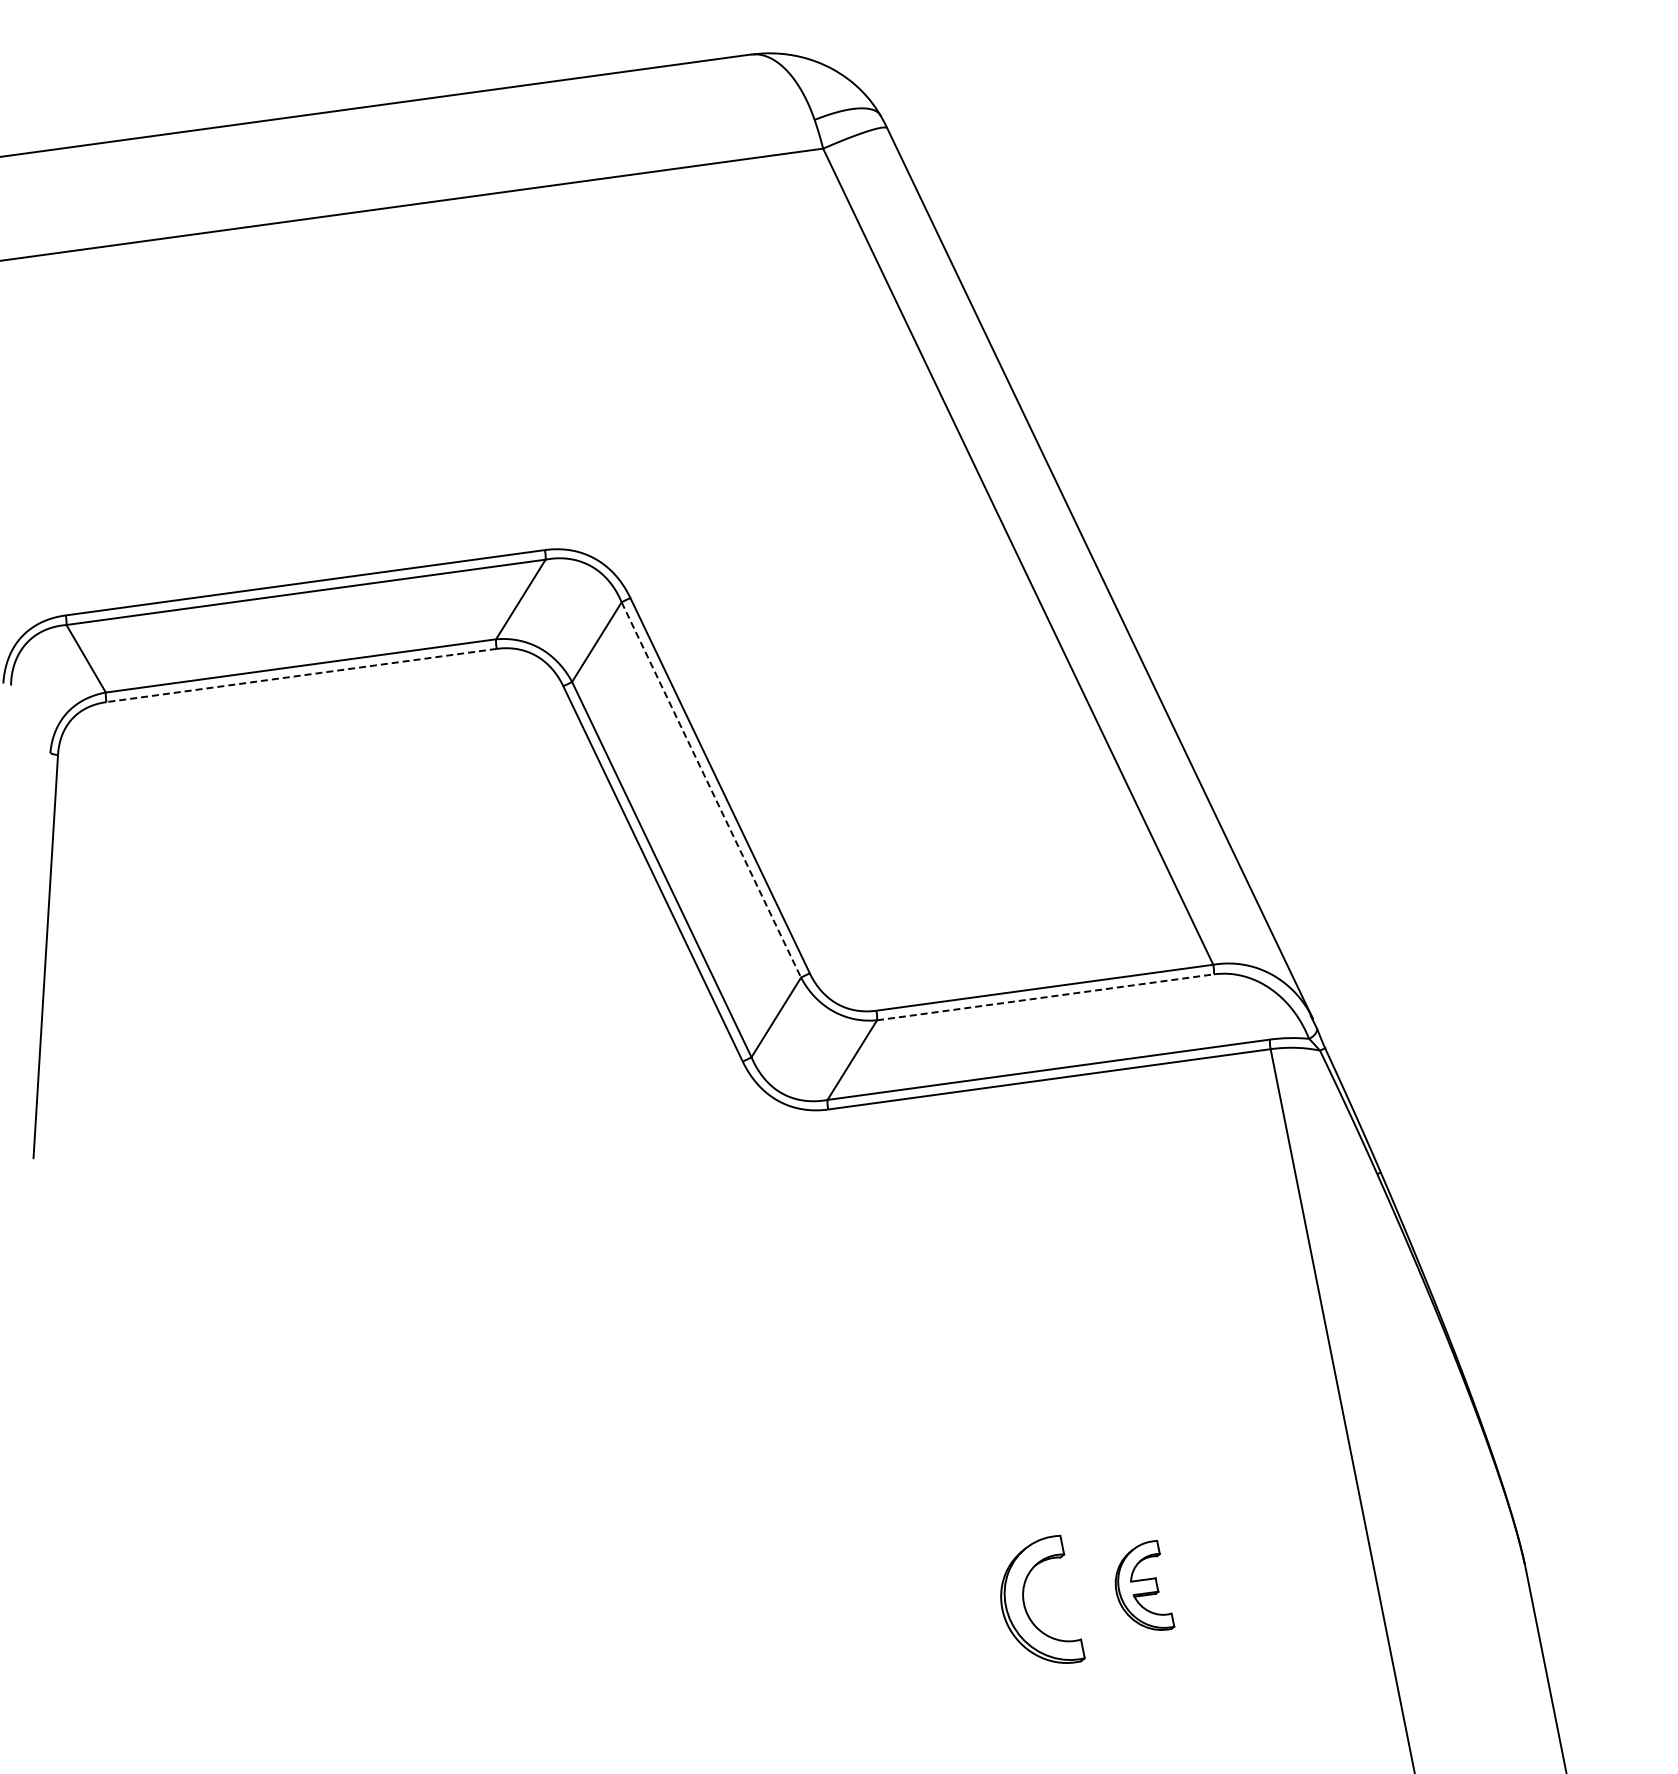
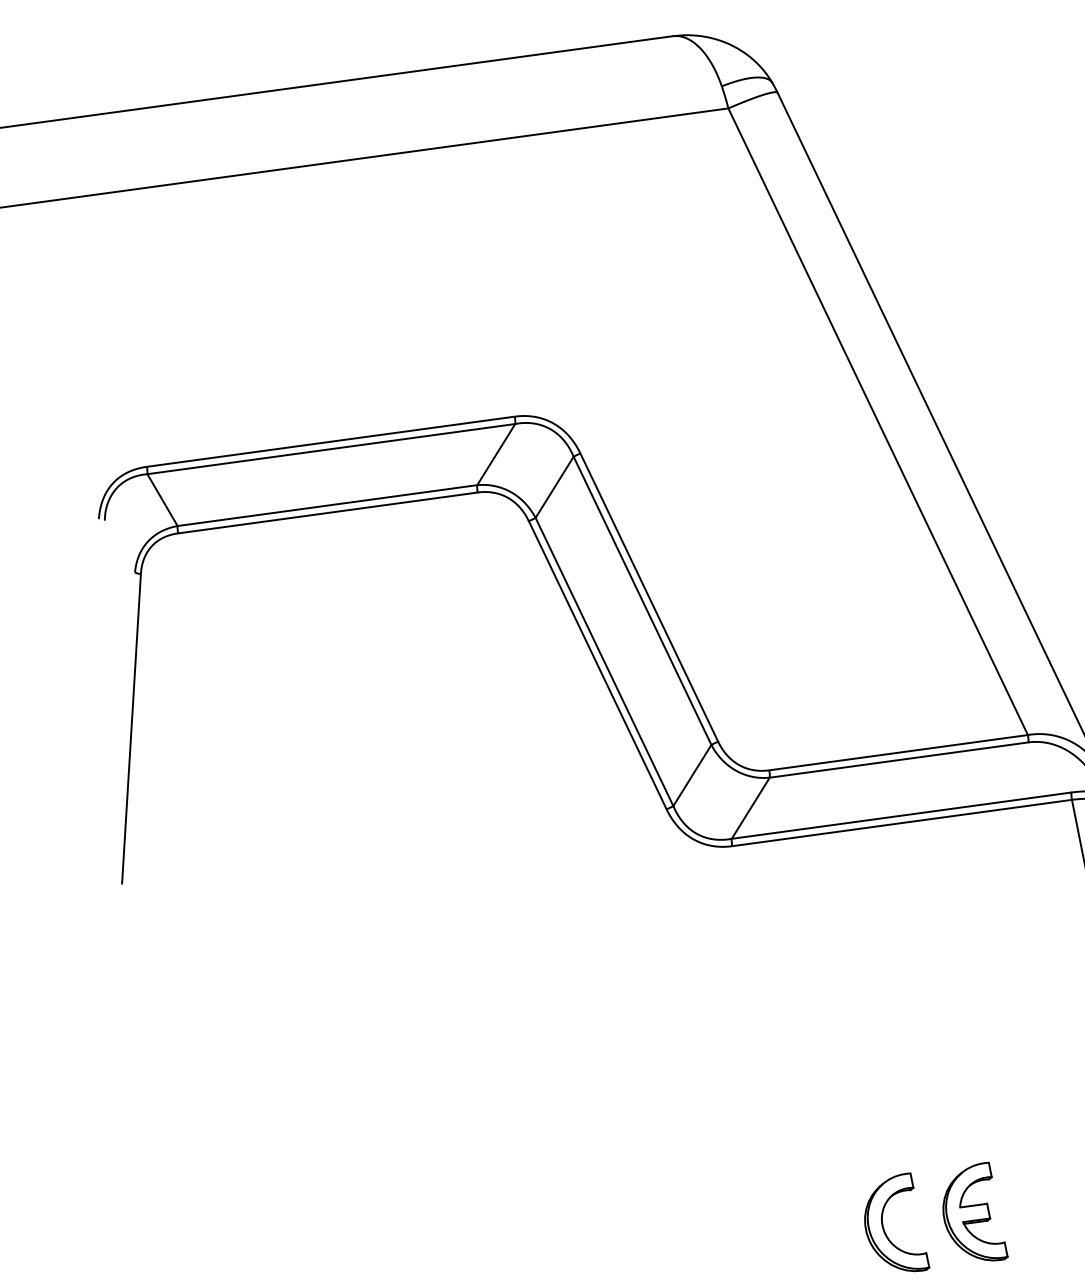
line: (301, 675) -> (327, 512), dashed -> solid
line: (711, 789) -> (642, 600), dashed -> solid
line: (1046, 997) -> (899, 760), dashed -> solid
part: (1144, 1585) -> (975, 1211), size x1.43

